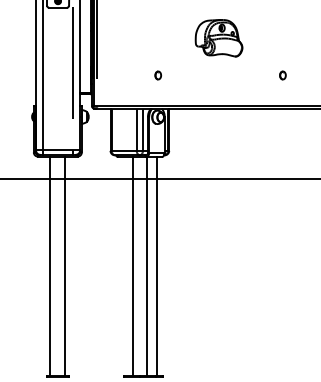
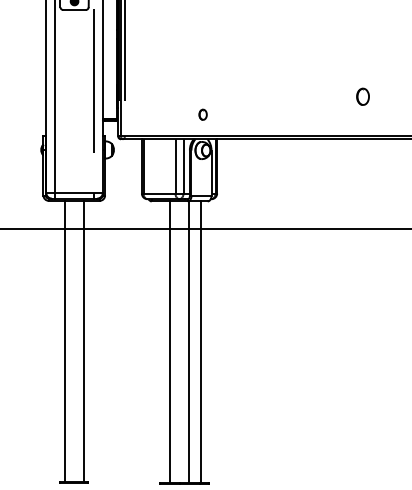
part: (218, 38) -> (280, 49), removed
part: (158, 75) -> (203, 114), moved
part: (282, 75) -> (362, 96), size x1.6

